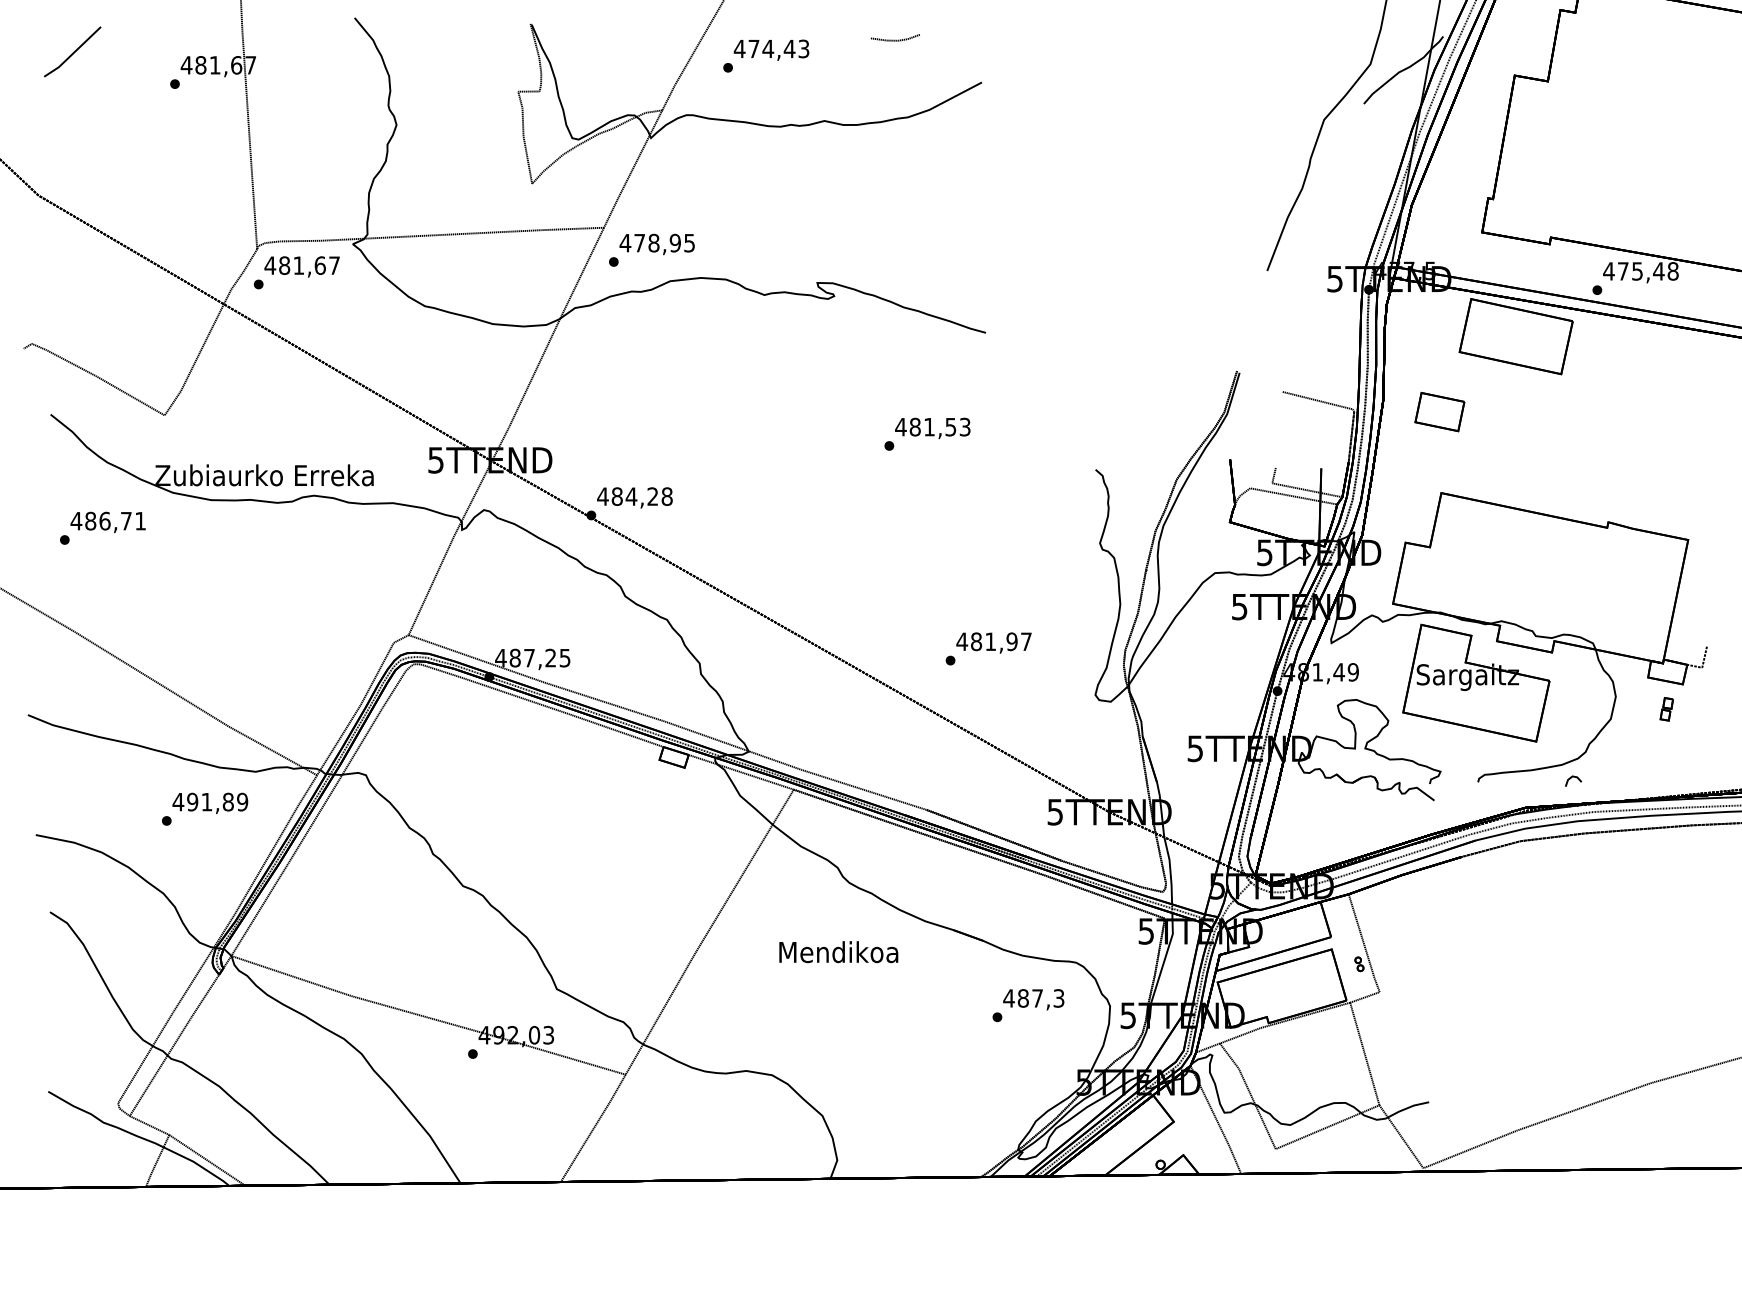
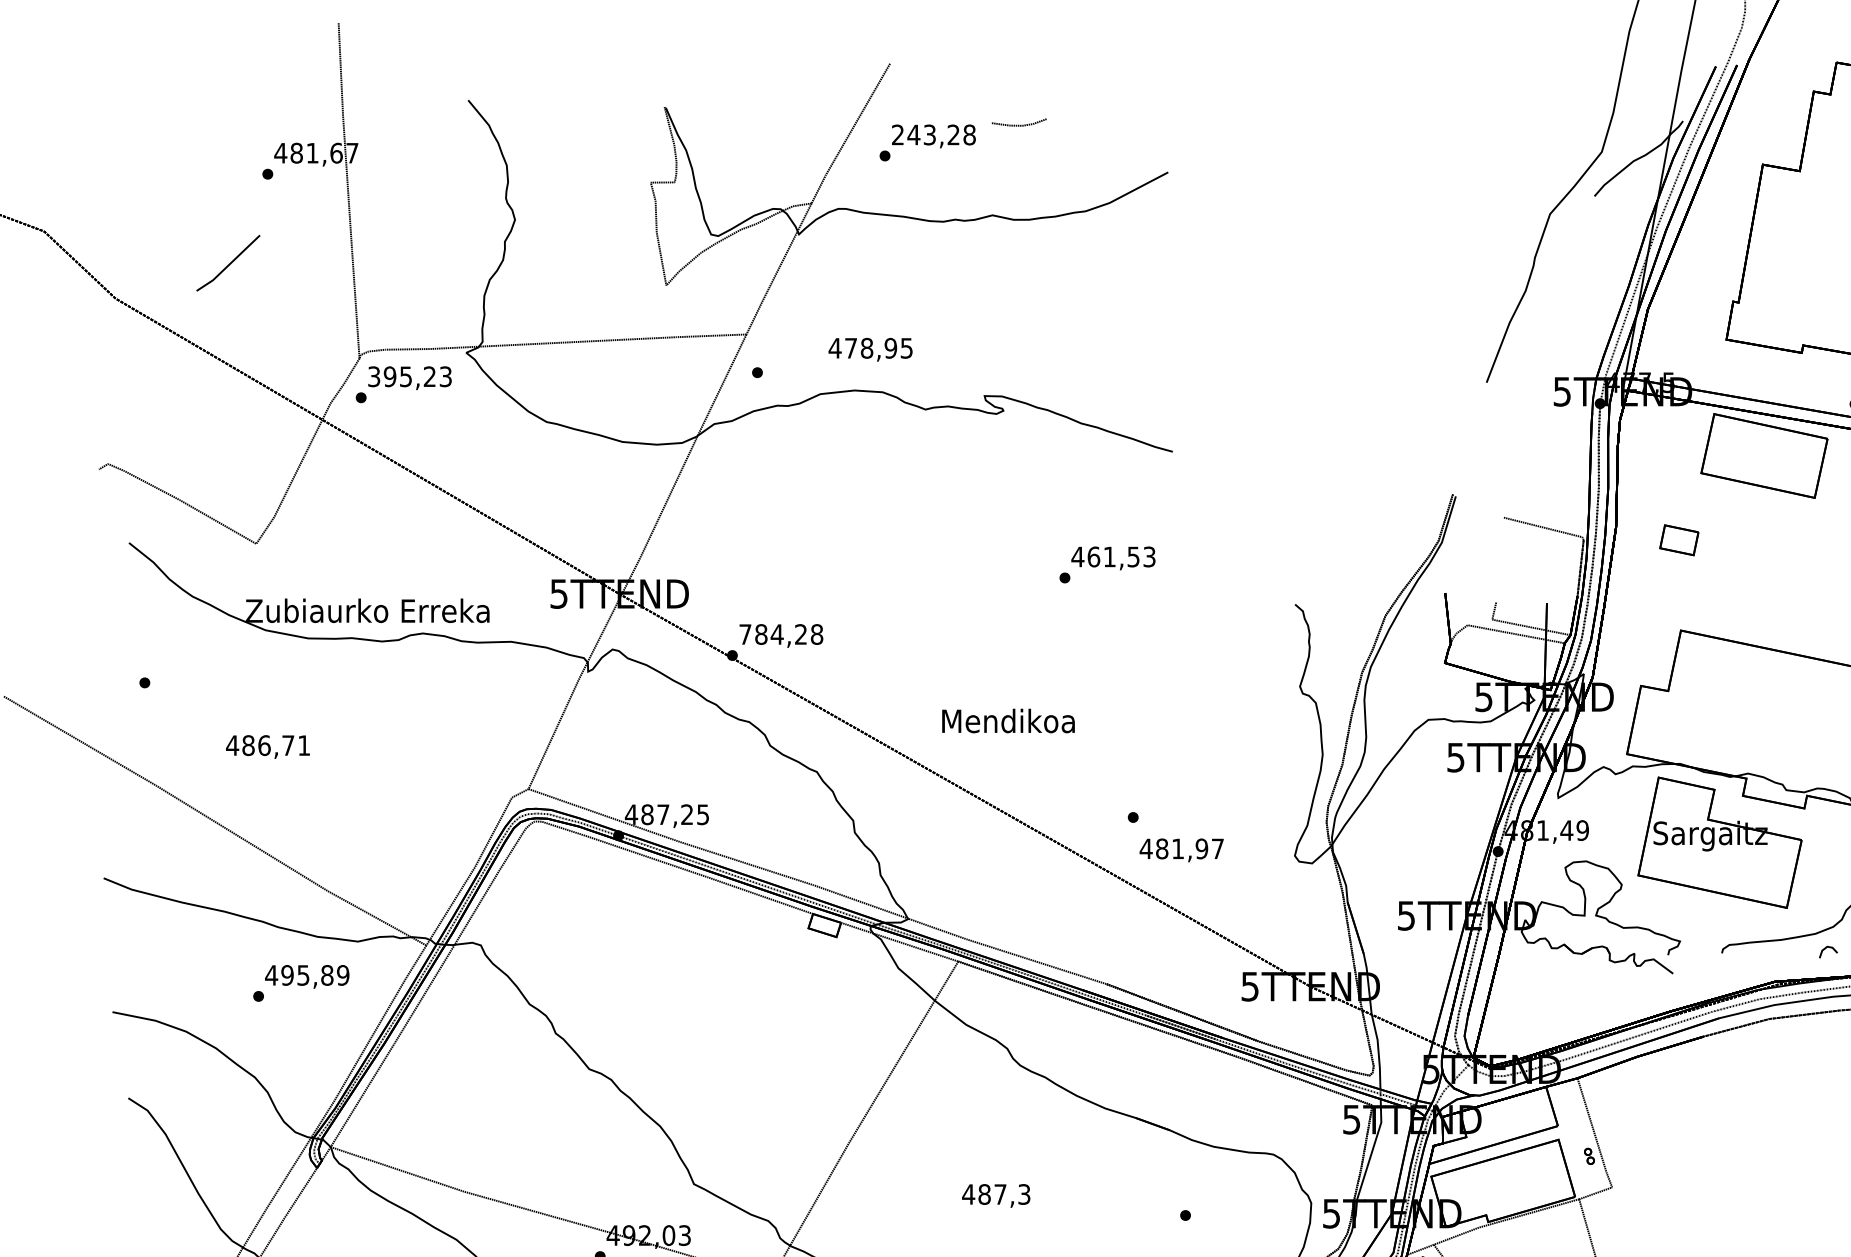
line: (894, 39) -> (1018, 124), moved
text: (771, 48) -> (933, 134), 474,43 -> 243,28
line: (73, 51) -> (229, 262), moved
text: (656, 244) -> (869, 349), moved
text: (301, 265) -> (408, 376), 481,67 -> 395,23
part: (1439, 412) -> (1678, 540), size x0.7
text: (914, 426) -> (1093, 556), 481,53 -> 461,53
text: (602, 496) -> (744, 634), 484,28 -> 784,28
text: (107, 522) -> (267, 747), moved
text: (993, 642) -> (1181, 849), moved
text: (206, 802) -> (302, 975), 491,89 -> 495,89
text: (838, 952) -> (1008, 721), moved
text: (1033, 999) -> (995, 1195), moved

